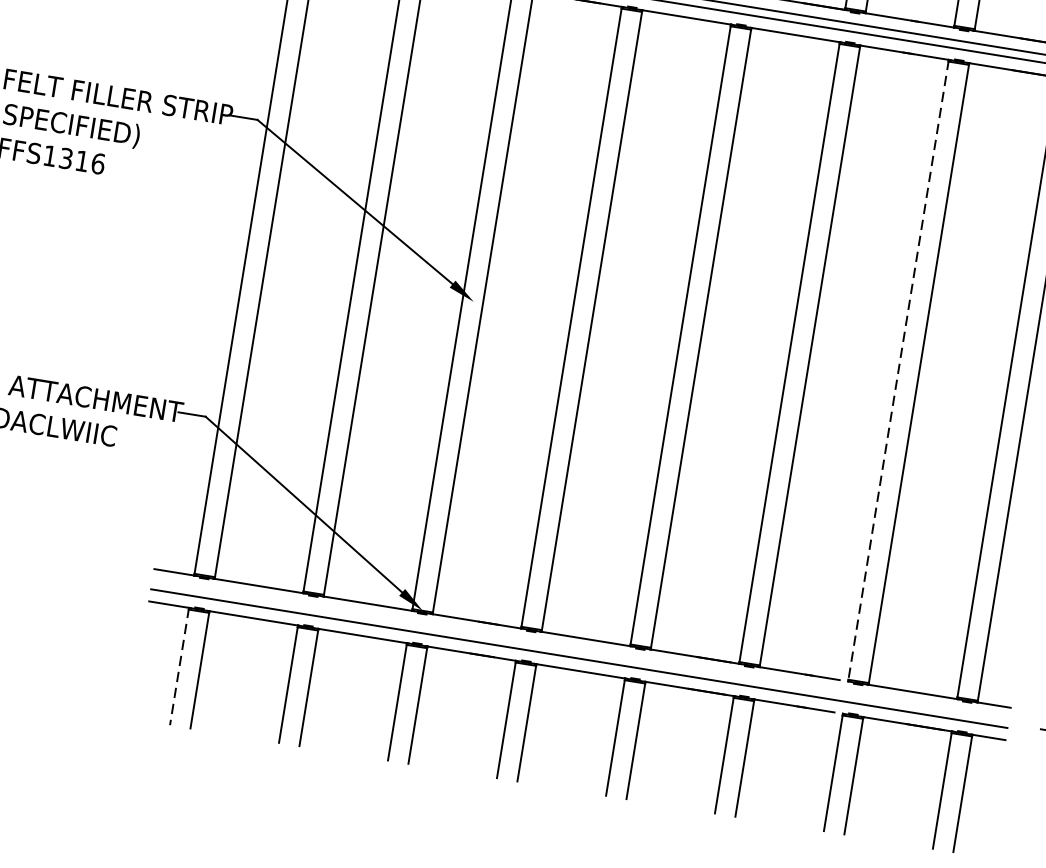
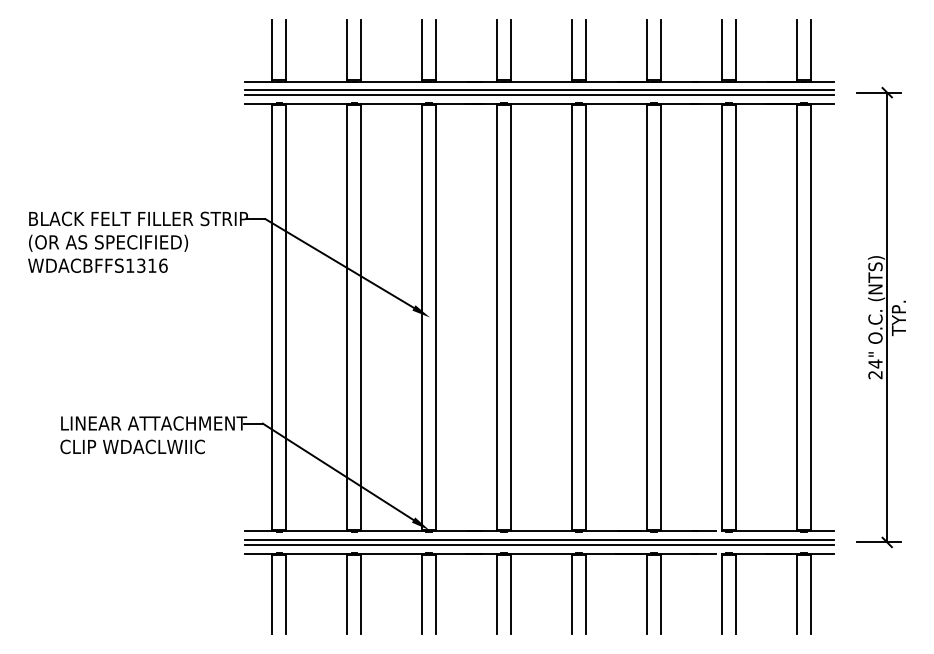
line: (898, 370) -> (722, 317), dashed -> solid
line: (580, 650) -> (539, 539), added
line: (179, 667) -> (272, 594), dashed -> solid

